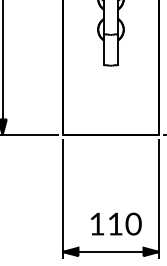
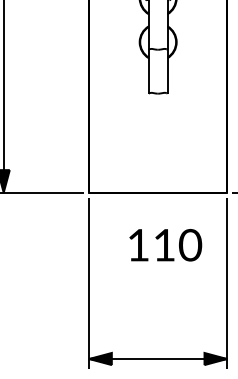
text: (116, 223) -> (166, 244), moved

